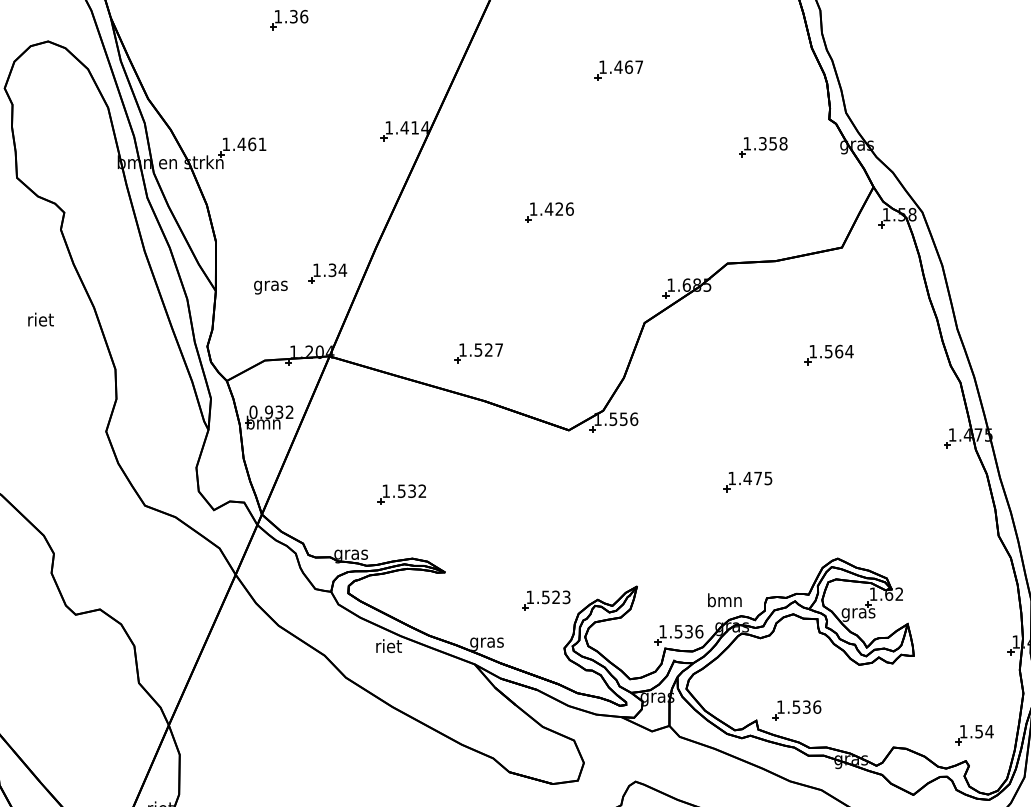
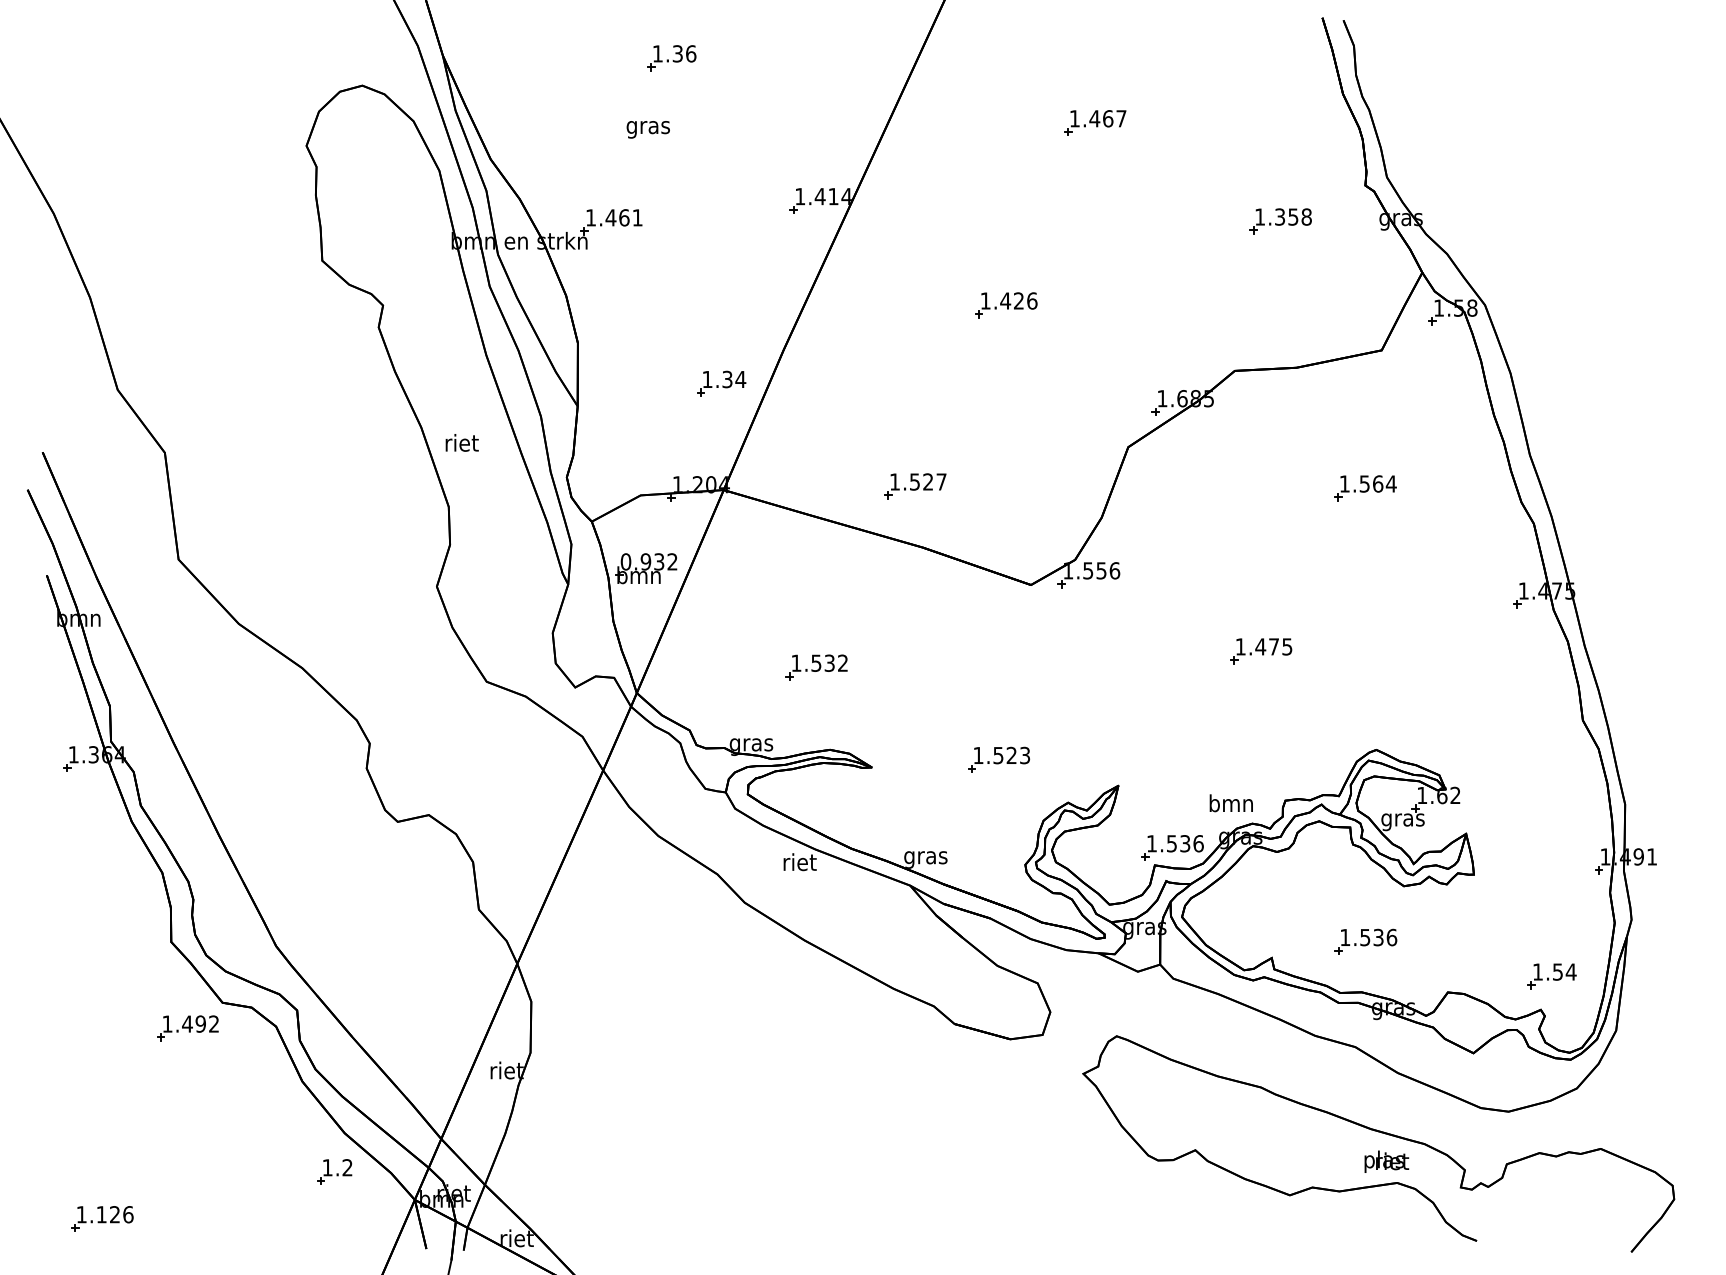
text: (270, 287) -> (647, 129), moved
text: (40, 319) -> (461, 442), moved
part: (545, 600) -> (998, 759), moved
part: (796, 710) -> (1365, 941), moved

